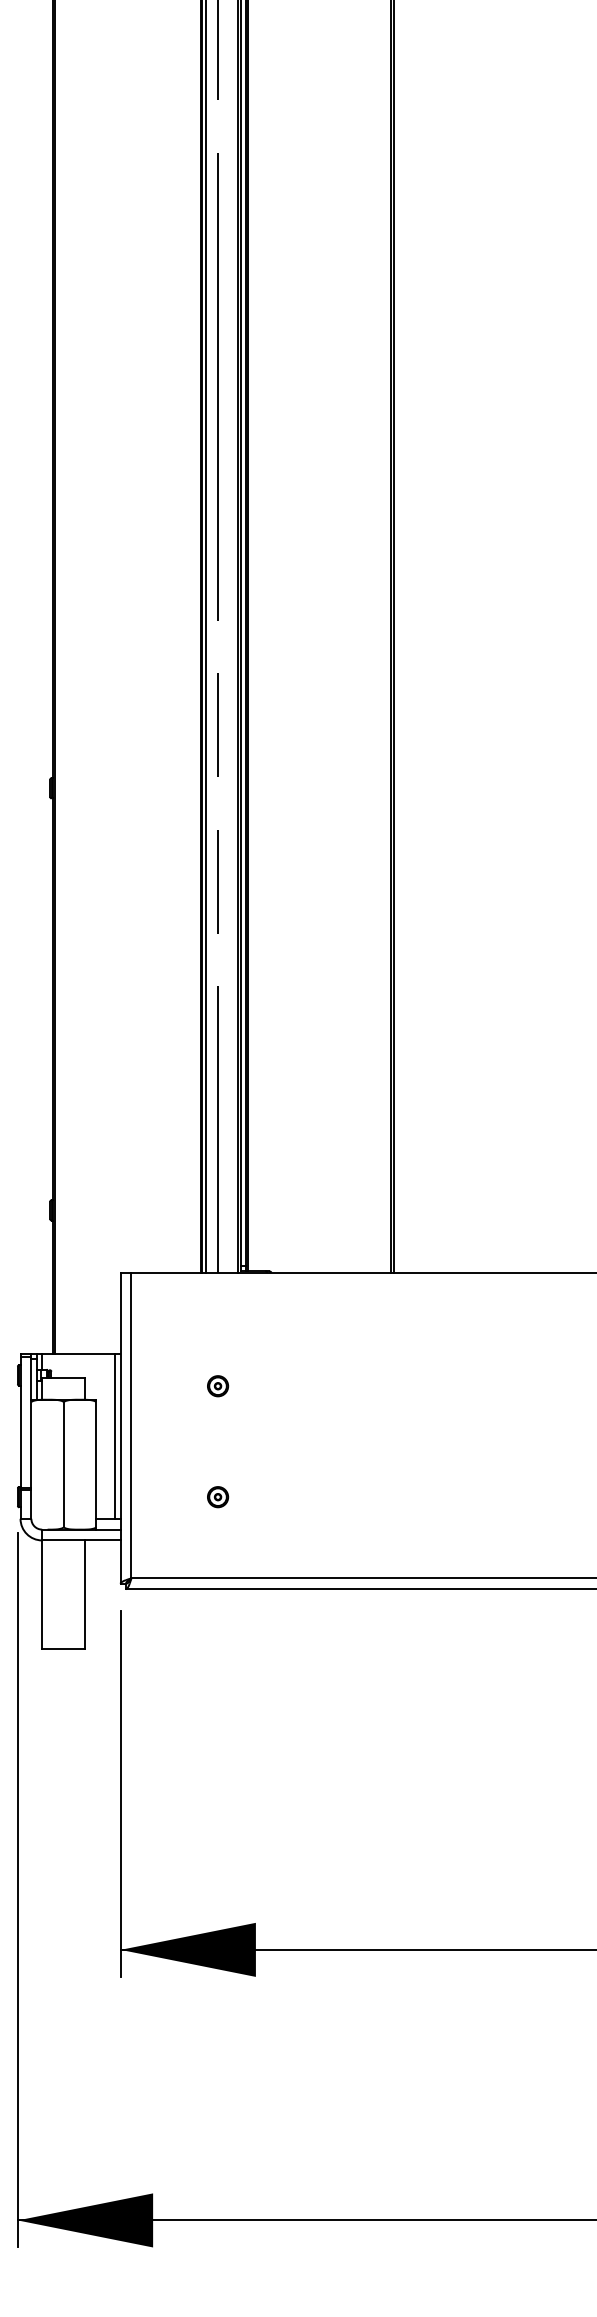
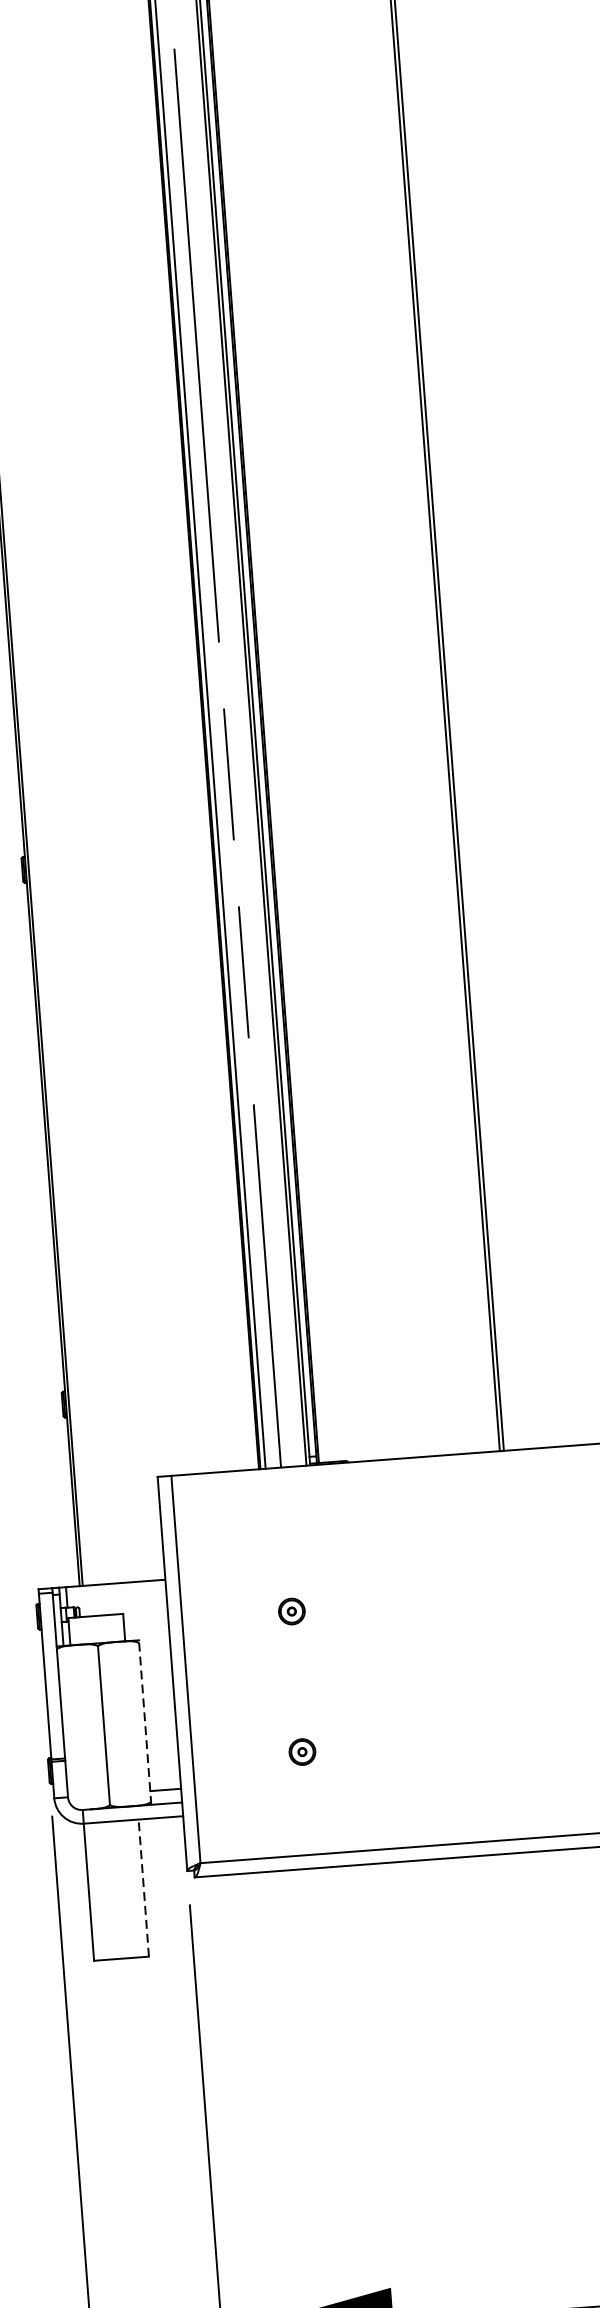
line: (115, 1435) -> (166, 1683), removed
line: (96, 1464) -> (145, 1722), solid -> dashed
line: (85, 1594) -> (143, 1888), solid -> dashed

